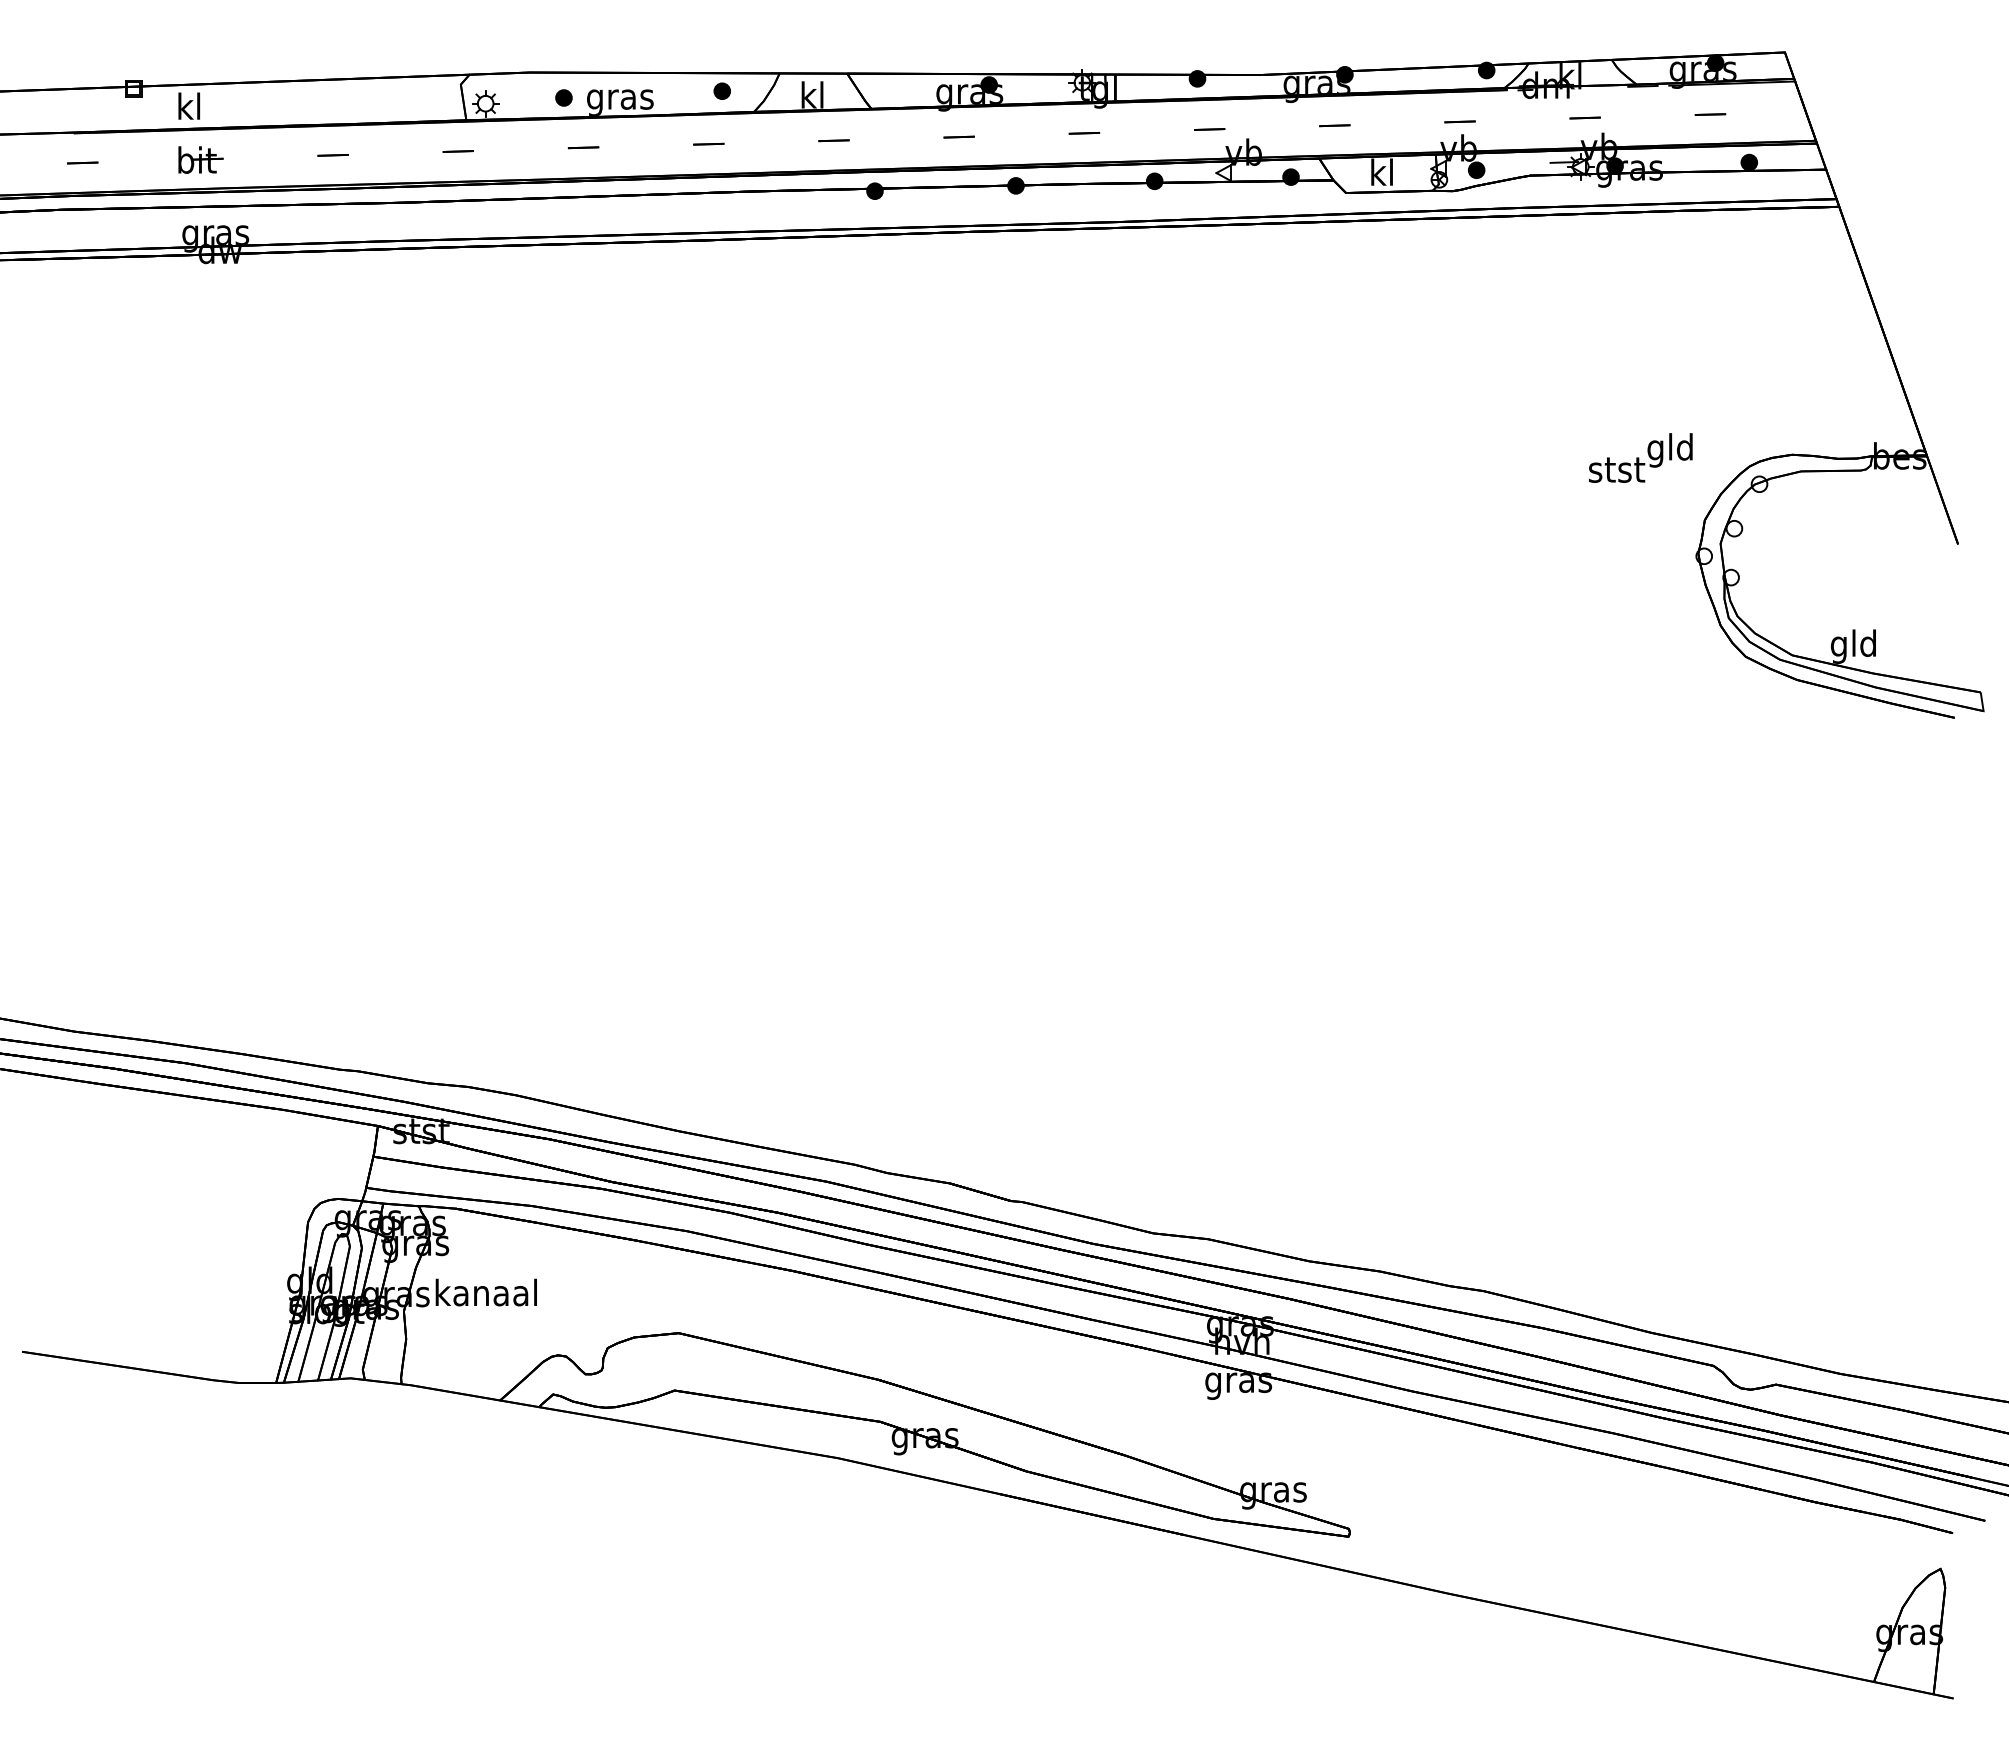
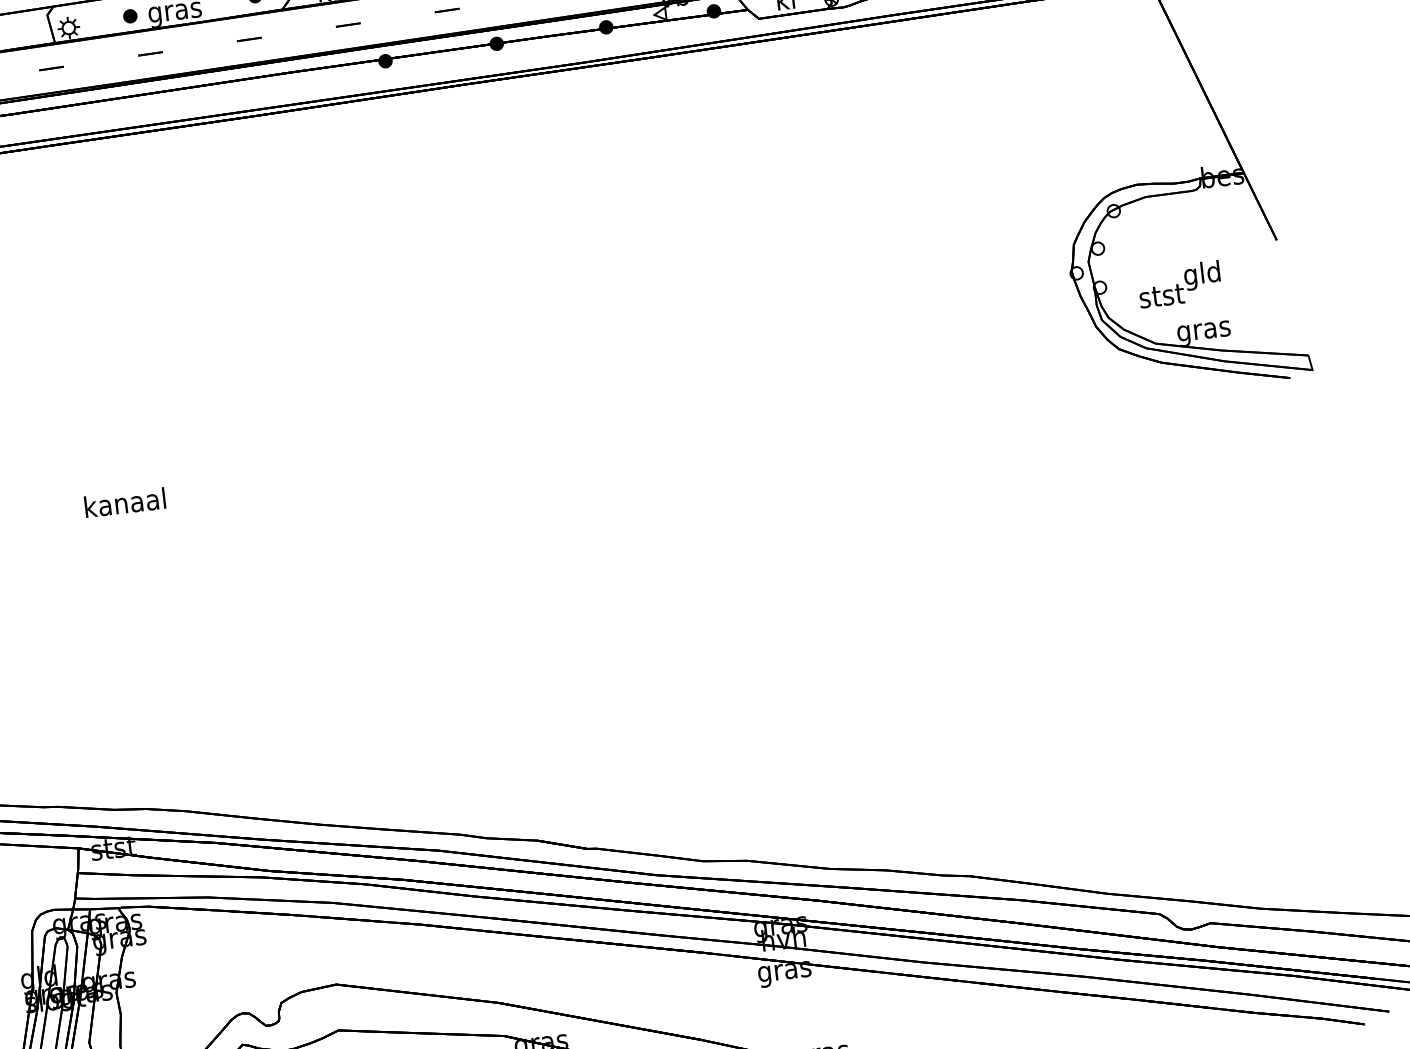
text: (1640, 457) -> (1179, 283), moved
text: (1853, 646) -> (1203, 330), gld -> gras
text: (485, 1292) -> (124, 502), moved

